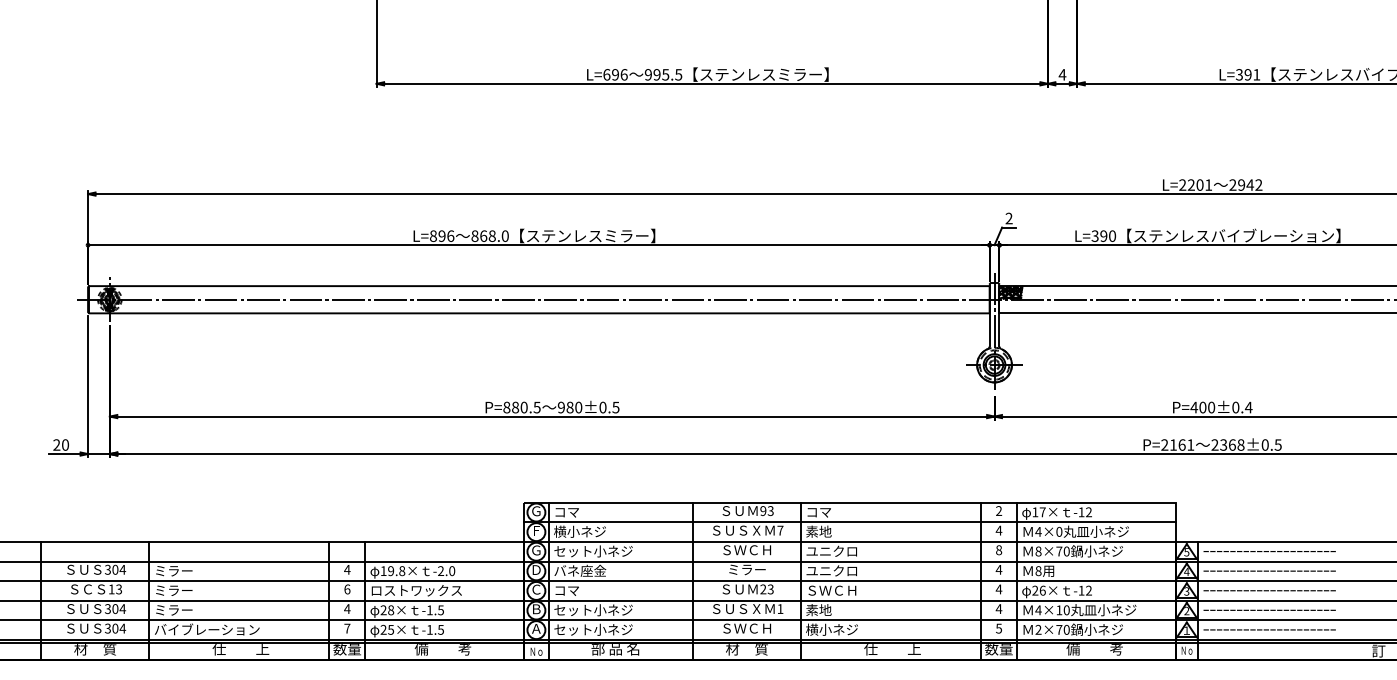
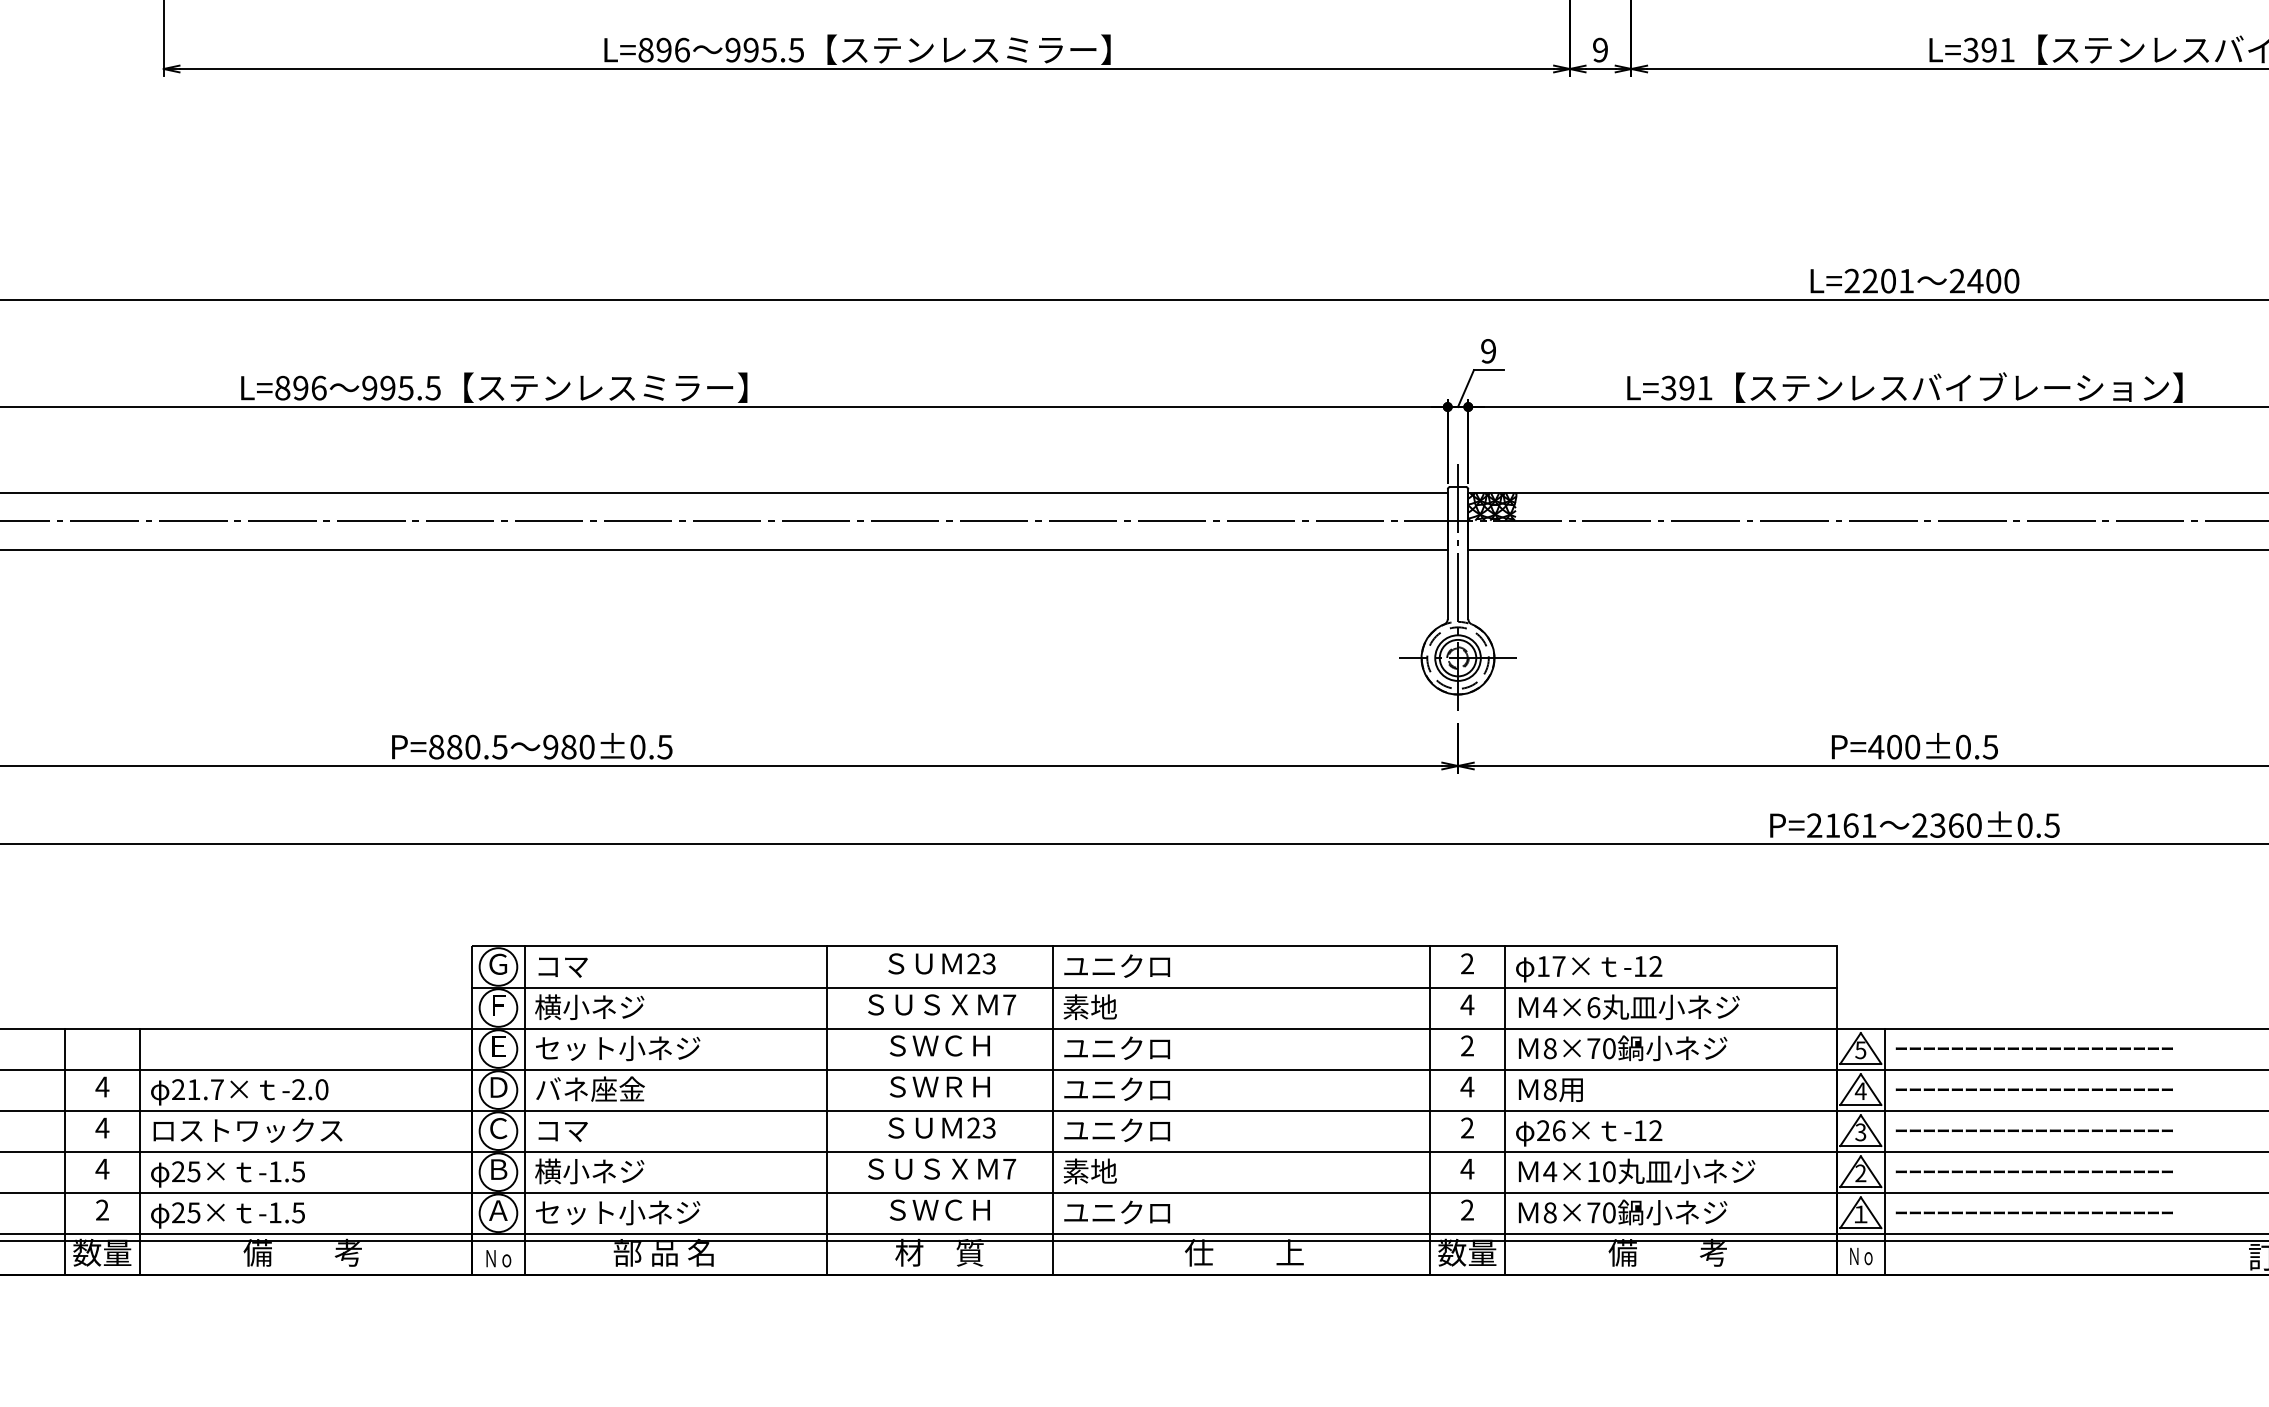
text: (606, 74) -> (645, 49), L=696 -> L=896
text: (1062, 74) -> (1600, 49), 4 -> 9
text: (1249, 184) -> (1992, 279), 2942 -> 2400
text: (1008, 218) -> (1487, 351), 2 -> 9
text: (489, 235) -> (400, 386), 868.0 -> 995.5
text: (1112, 236) -> (1705, 388), L=390 -> L=391
text: (1248, 407) -> (1989, 746), P=400±0.4 -> P=400±0.5
text: (1240, 444) -> (1973, 824), 2368±0.5 -> 2360±0.5
text: (763, 511) -> (974, 964), 93 -> 23
text: (831, 511) -> (1116, 964), コマ -> ユニクロ
text: (1059, 531) -> (1594, 1006), 4×0 -> 4×6
text: (536, 550) -> (498, 1046), Ｇ -> Ｅ
text: (999, 550) -> (1468, 1046), 8 -> 2
text: (747, 569) -> (940, 1086), ミラー -> ＳＷＲＨ
text: (392, 571) -> (196, 1090), 19.8× -> 21.7×
text: (347, 589) -> (102, 1128), 6 -> 4
text: (998, 589) -> (1466, 1128), 4 -> 2
text: (831, 590) -> (1116, 1130), ＳＷＣＨ -> ユニクロ
text: (780, 608) -> (1009, 1167), 1 -> 7
text: (391, 610) -> (194, 1172), 28× -> 25×
text: (593, 610) -> (618, 1172), セット小ネジ -> 横小ネジ
text: (347, 628) -> (102, 1209), 7 -> 2
text: (998, 628) -> (1466, 1209), 5 -> 2
text: (831, 629) -> (1116, 1211), 横小ネジ -> ユニクロ
text: (1038, 629) -> (1550, 1211), 2×70 -> 8×70

